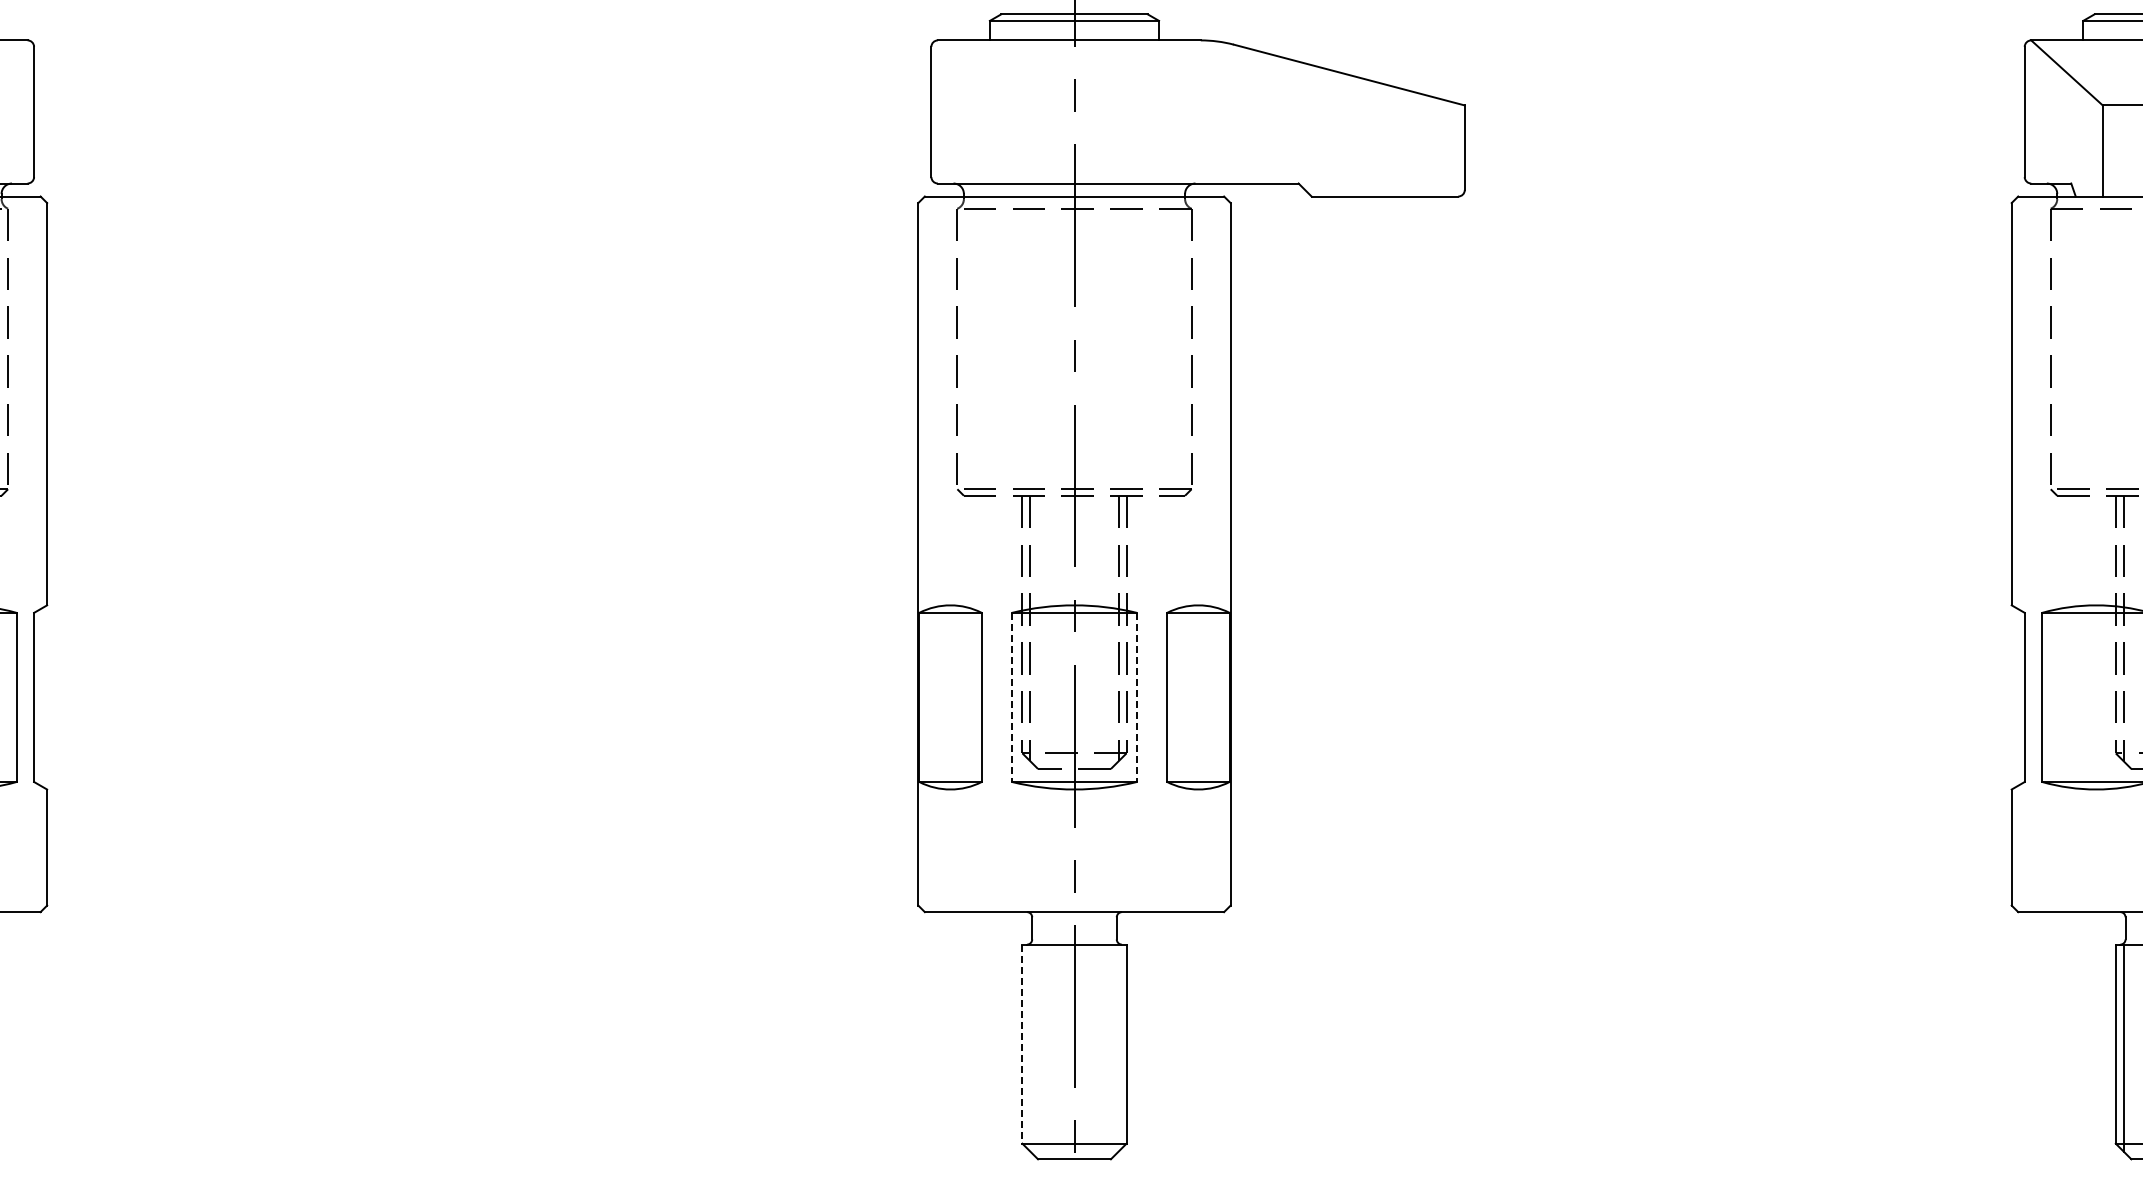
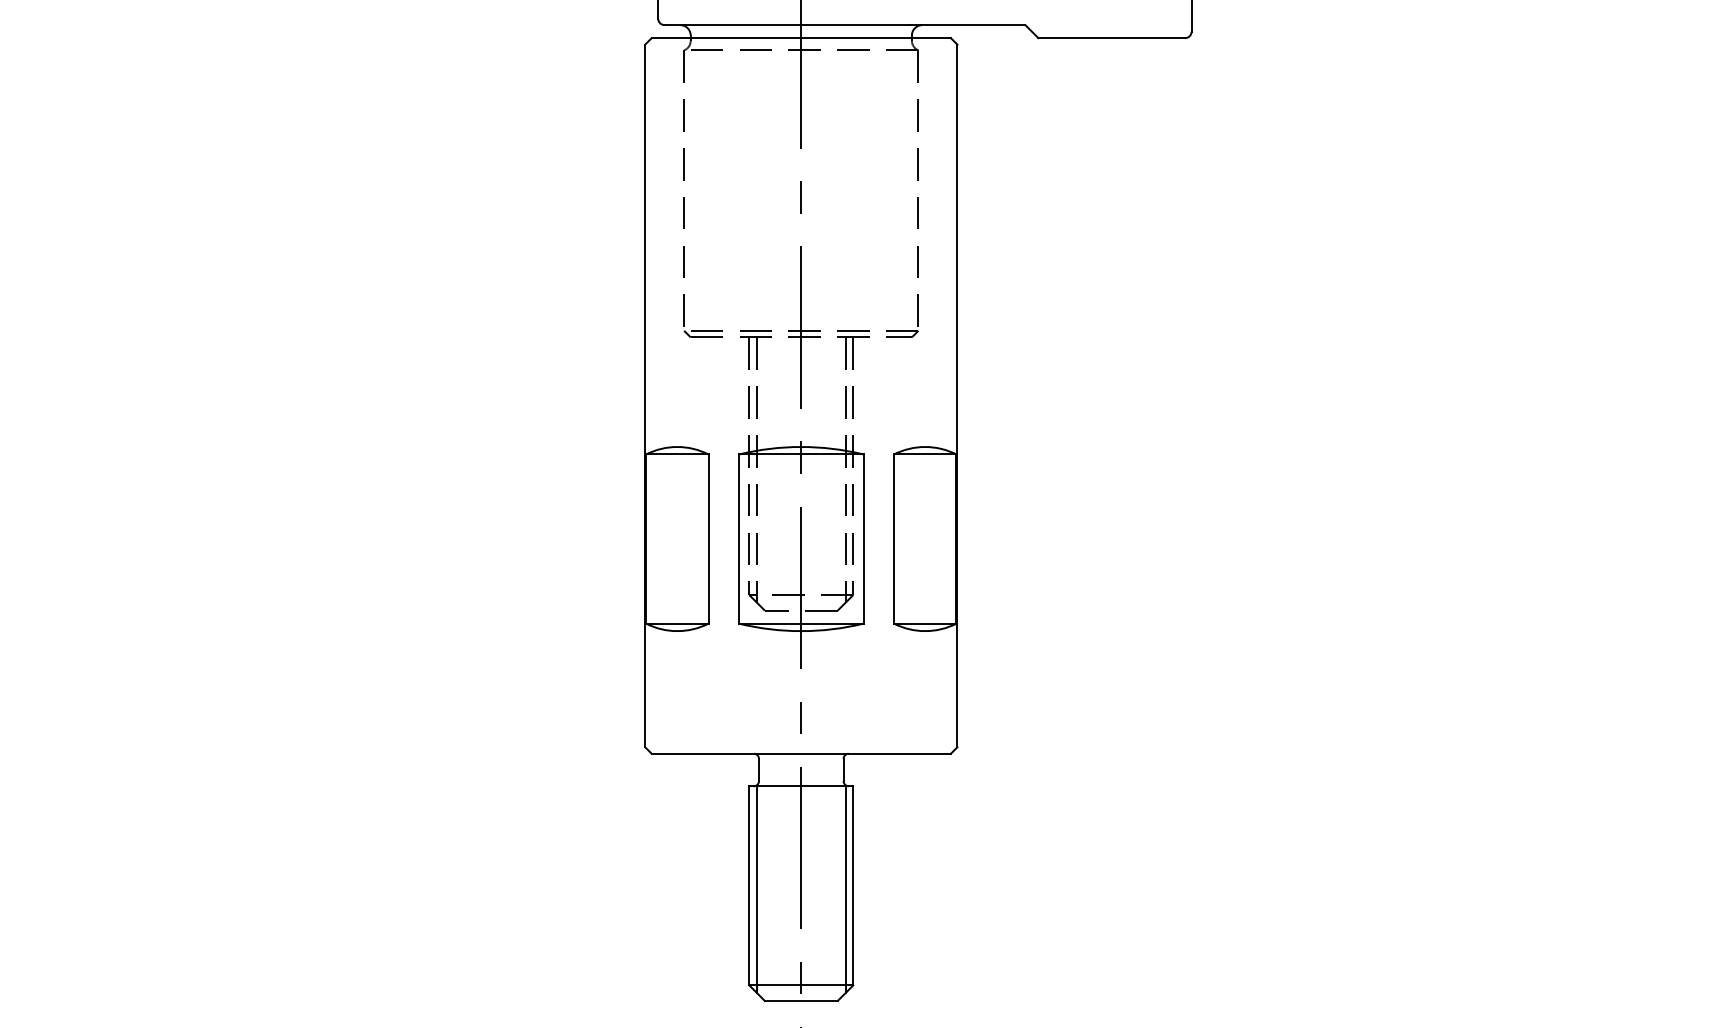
line: (1012, 697) -> (739, 539), dashed -> solid
line: (1136, 697) -> (863, 539), dashed -> solid
line: (1022, 1044) -> (749, 886), dashed -> solid
line: (1030, 1047) -> (757, 889), added
line: (1118, 1047) -> (845, 889), added

